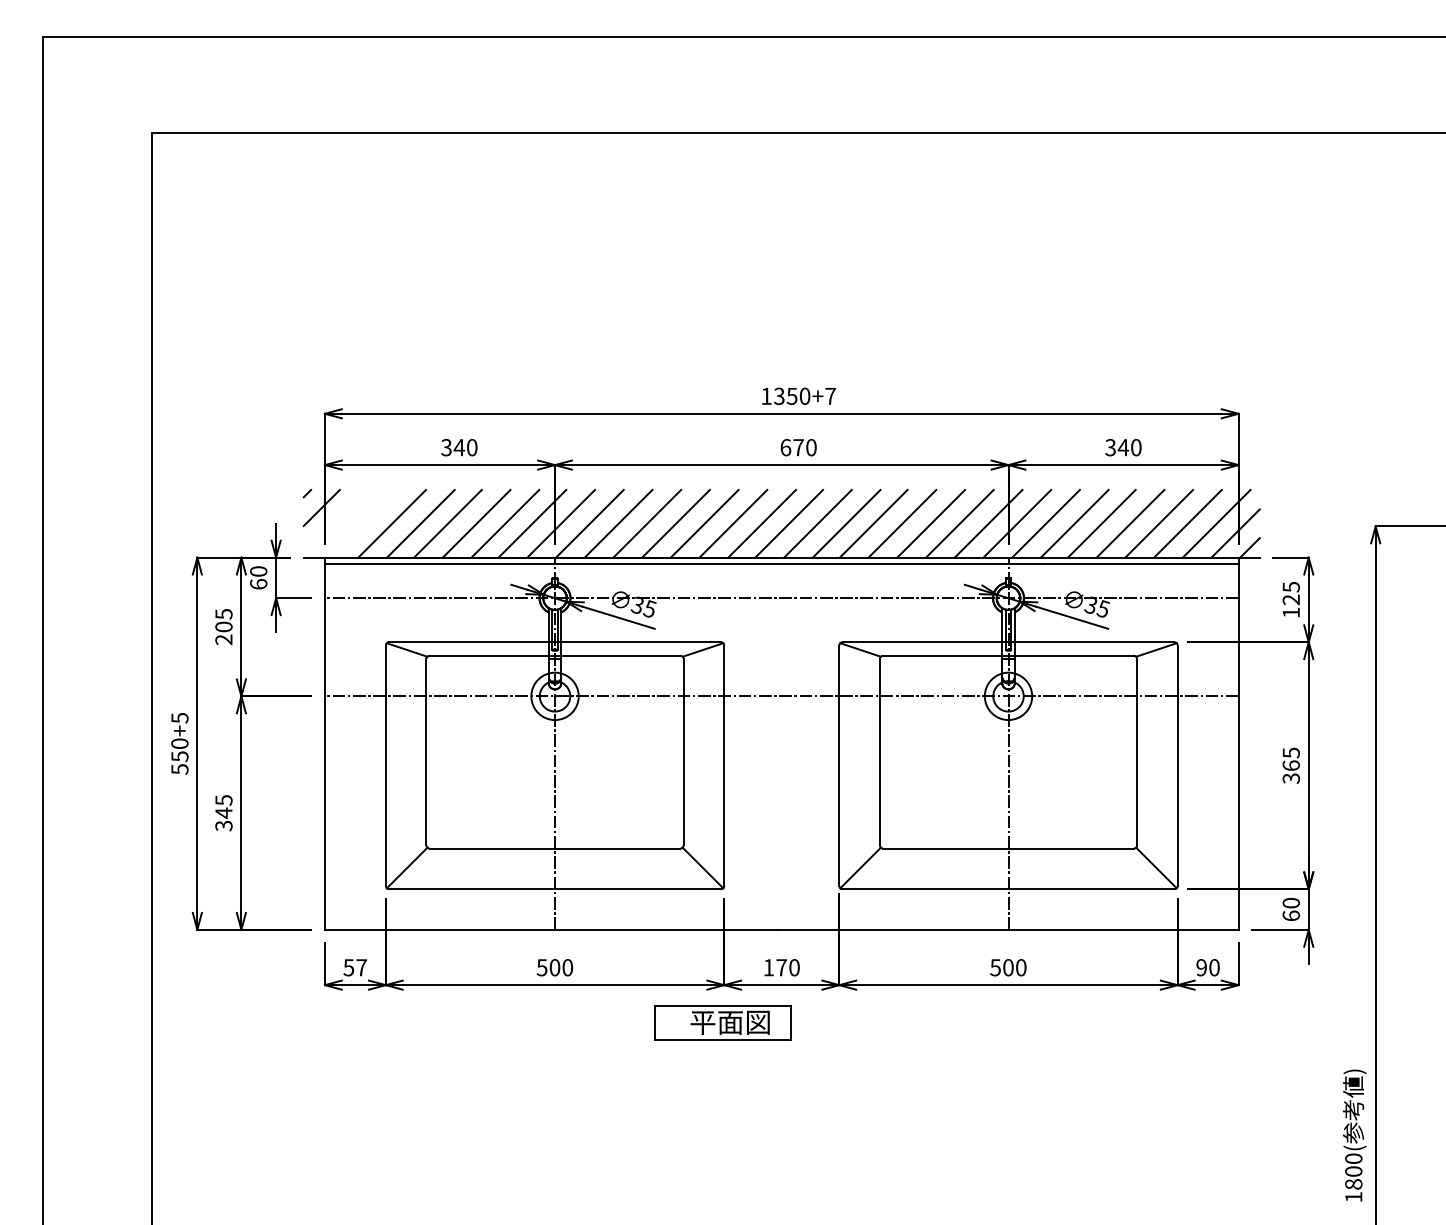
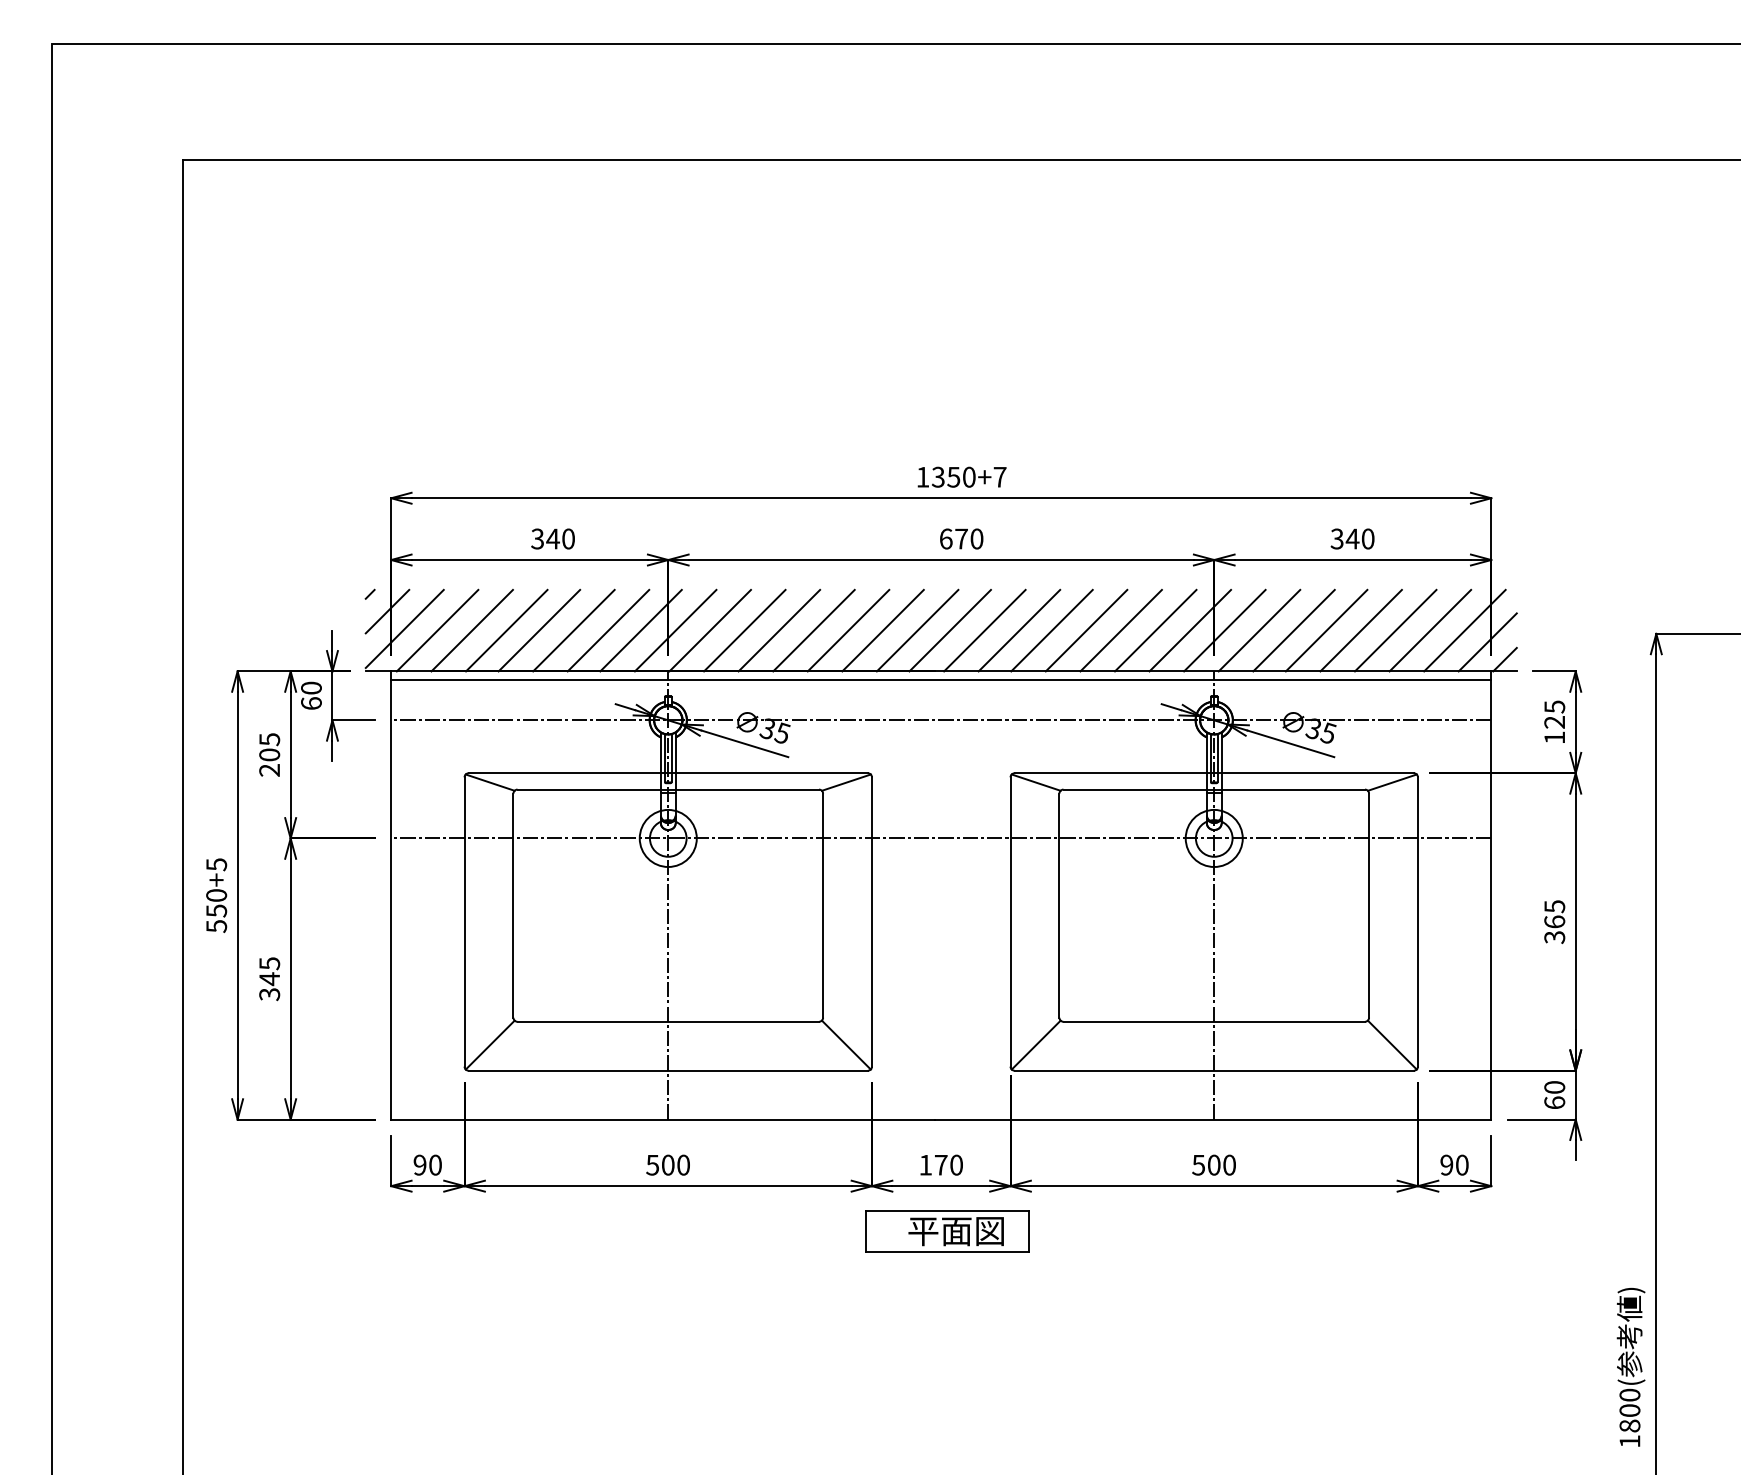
line: (335, 521) -> (403, 627), added
line: (363, 523) -> (437, 630), added
text: (354, 967) -> (426, 1164), 57 -> 90
part: (722, 1022) -> (946, 1231), moved

